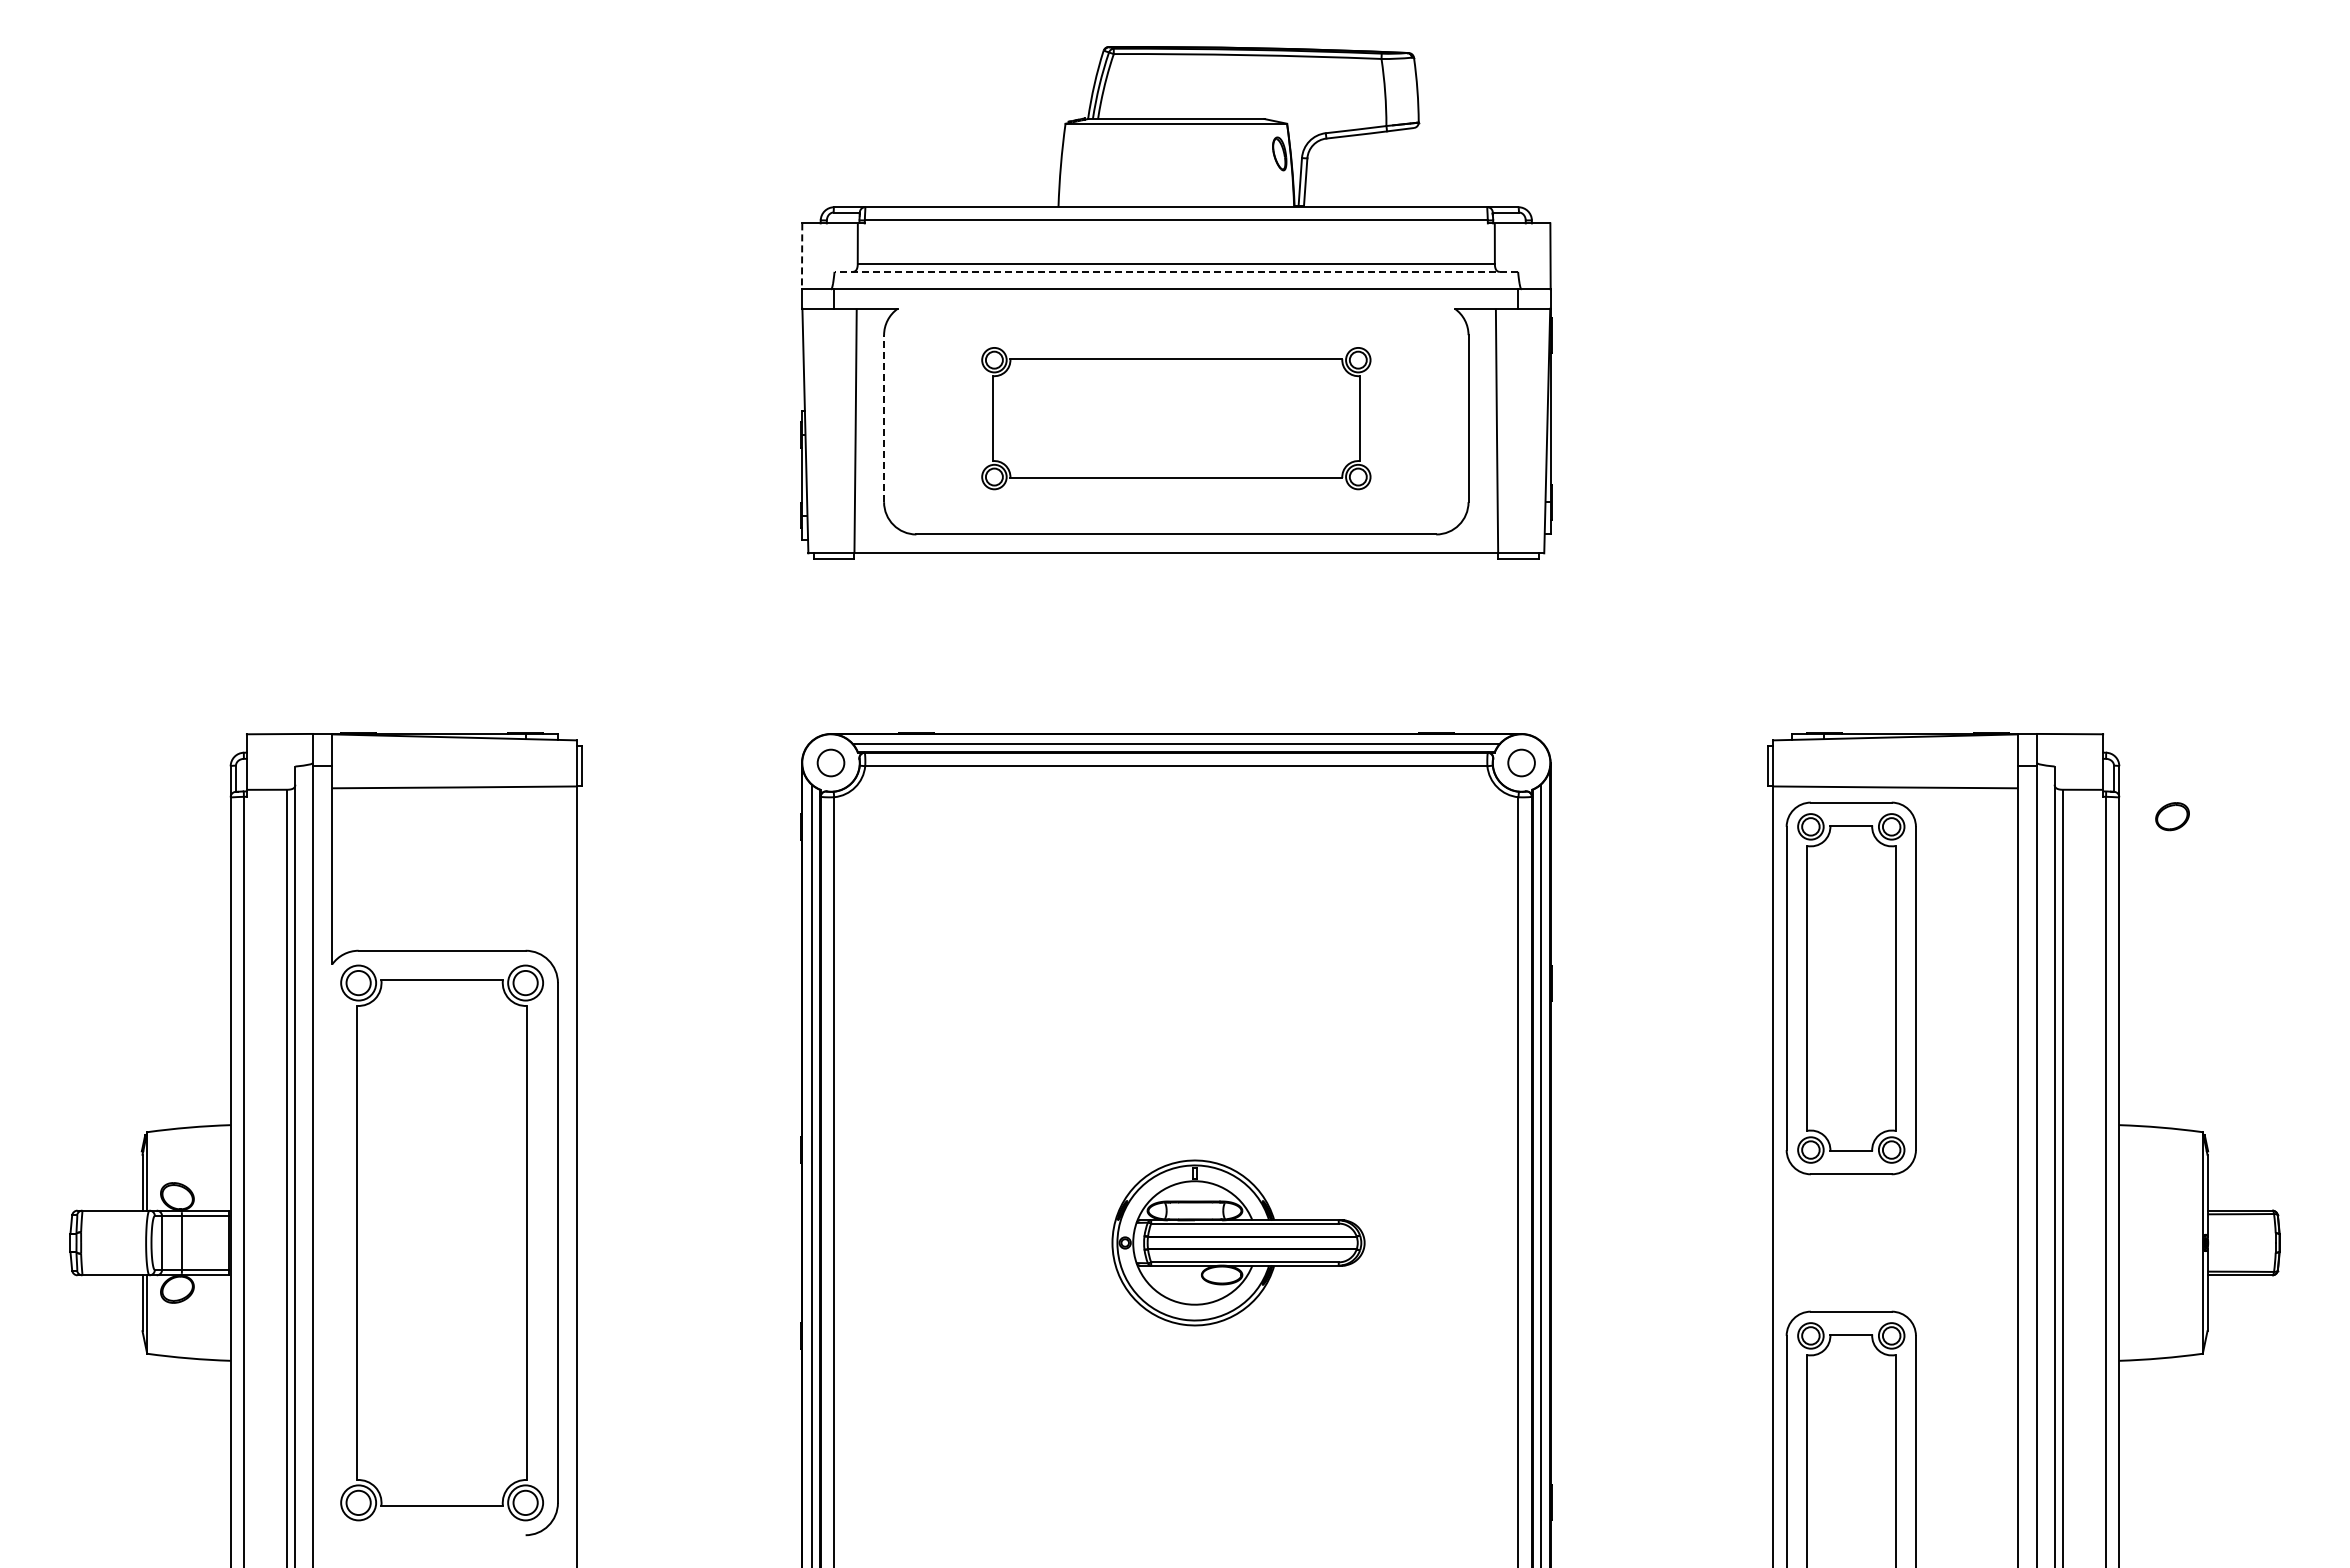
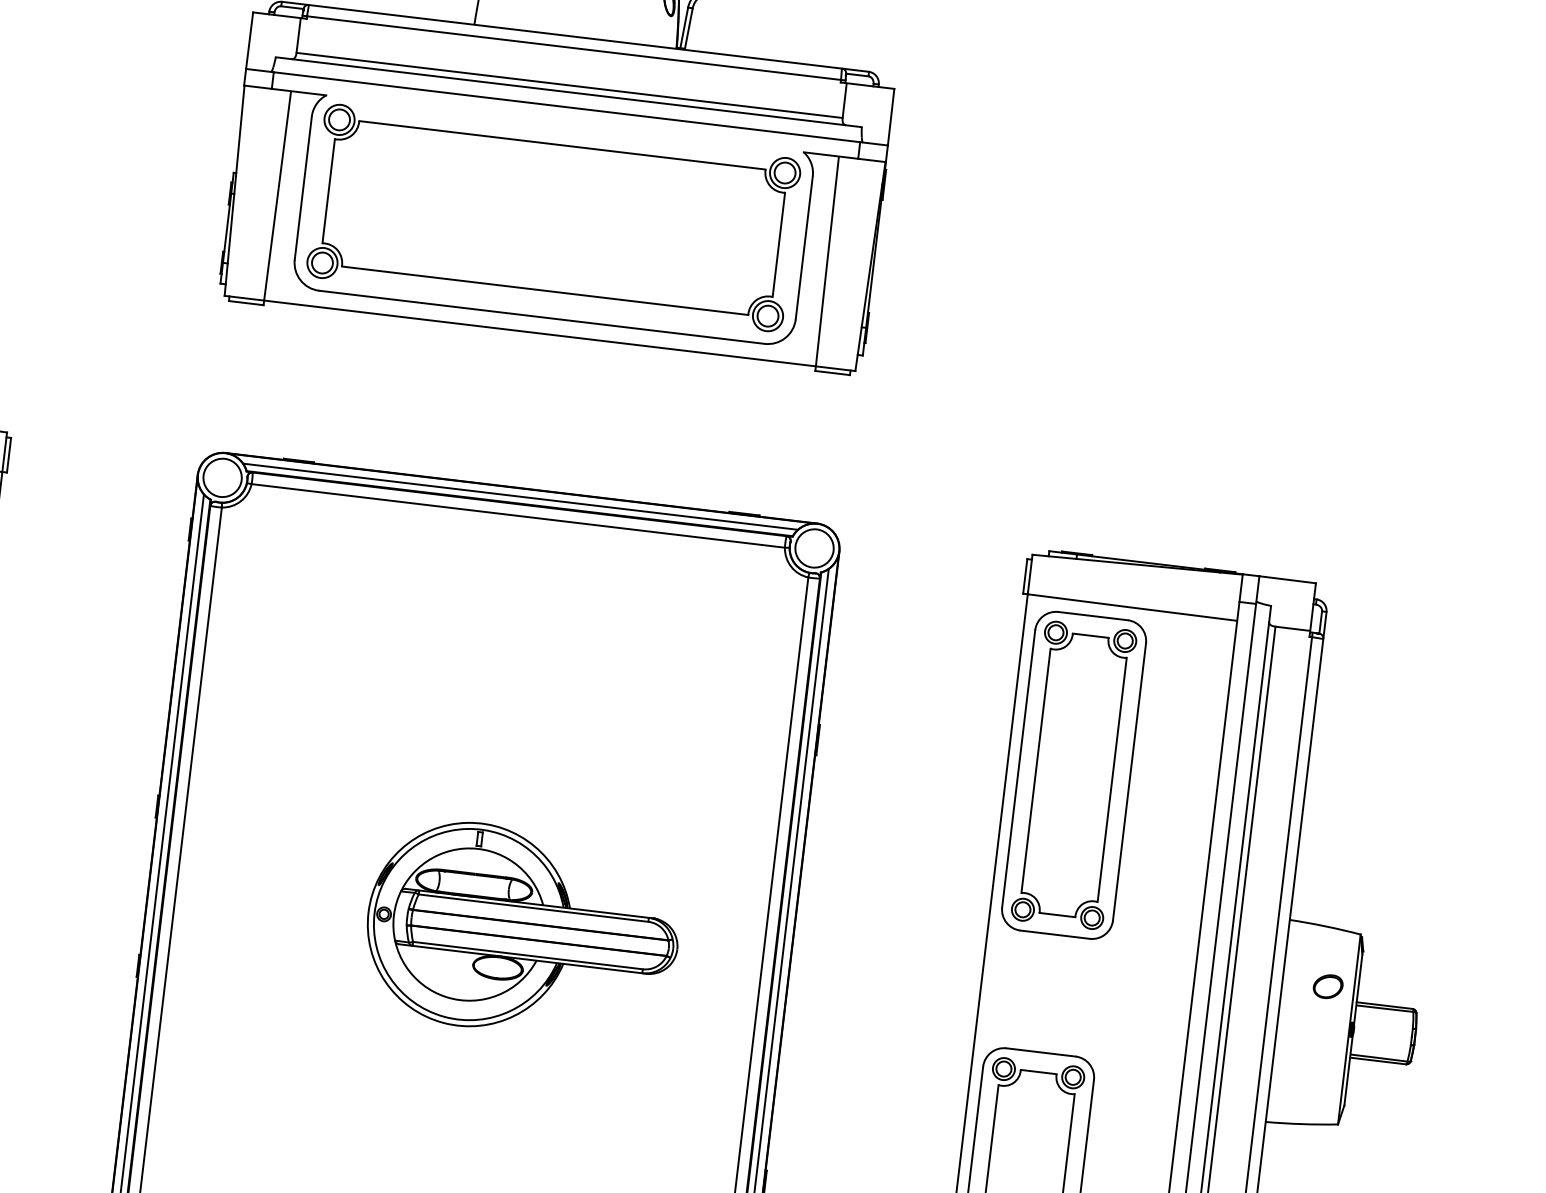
line: (802, 256) -> (249, 40), dashed -> solid
line: (1176, 271) -> (568, 91), dashed -> solid
line: (884, 418) -> (303, 188), dashed -> solid
part: (1176, 418) -> (553, 217), size x1.43
circle: (830, 762) -> (222, 477), size x1.67
circle: (1521, 762) -> (814, 548), size x1.67
part: (2172, 816) -> (1328, 986), moved
part: (1238, 1242) -> (522, 930), size x1.43

